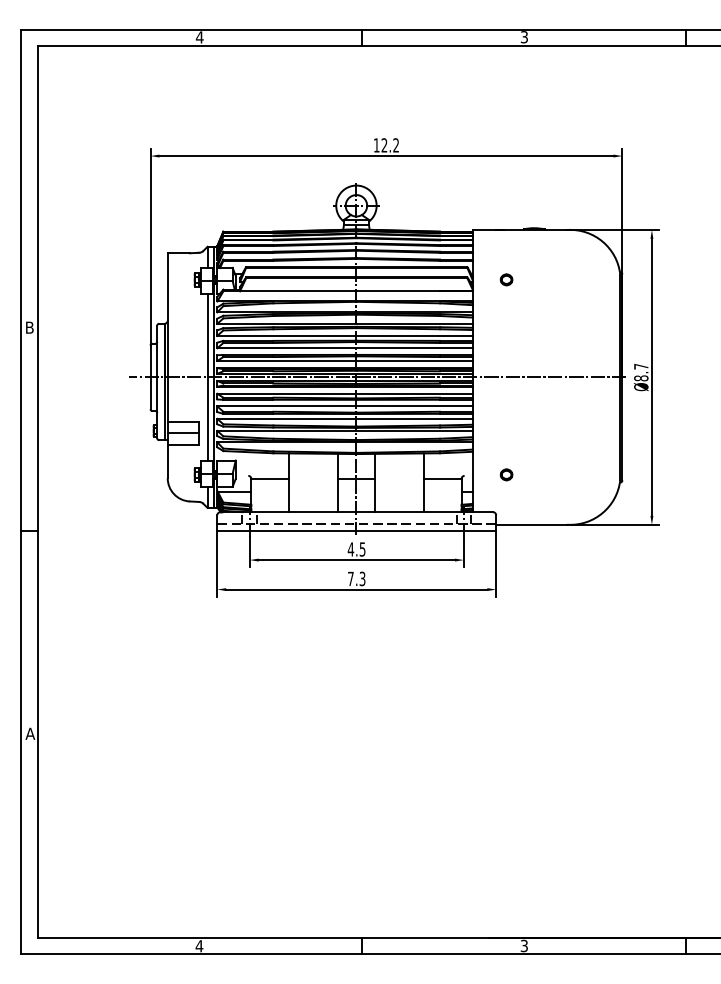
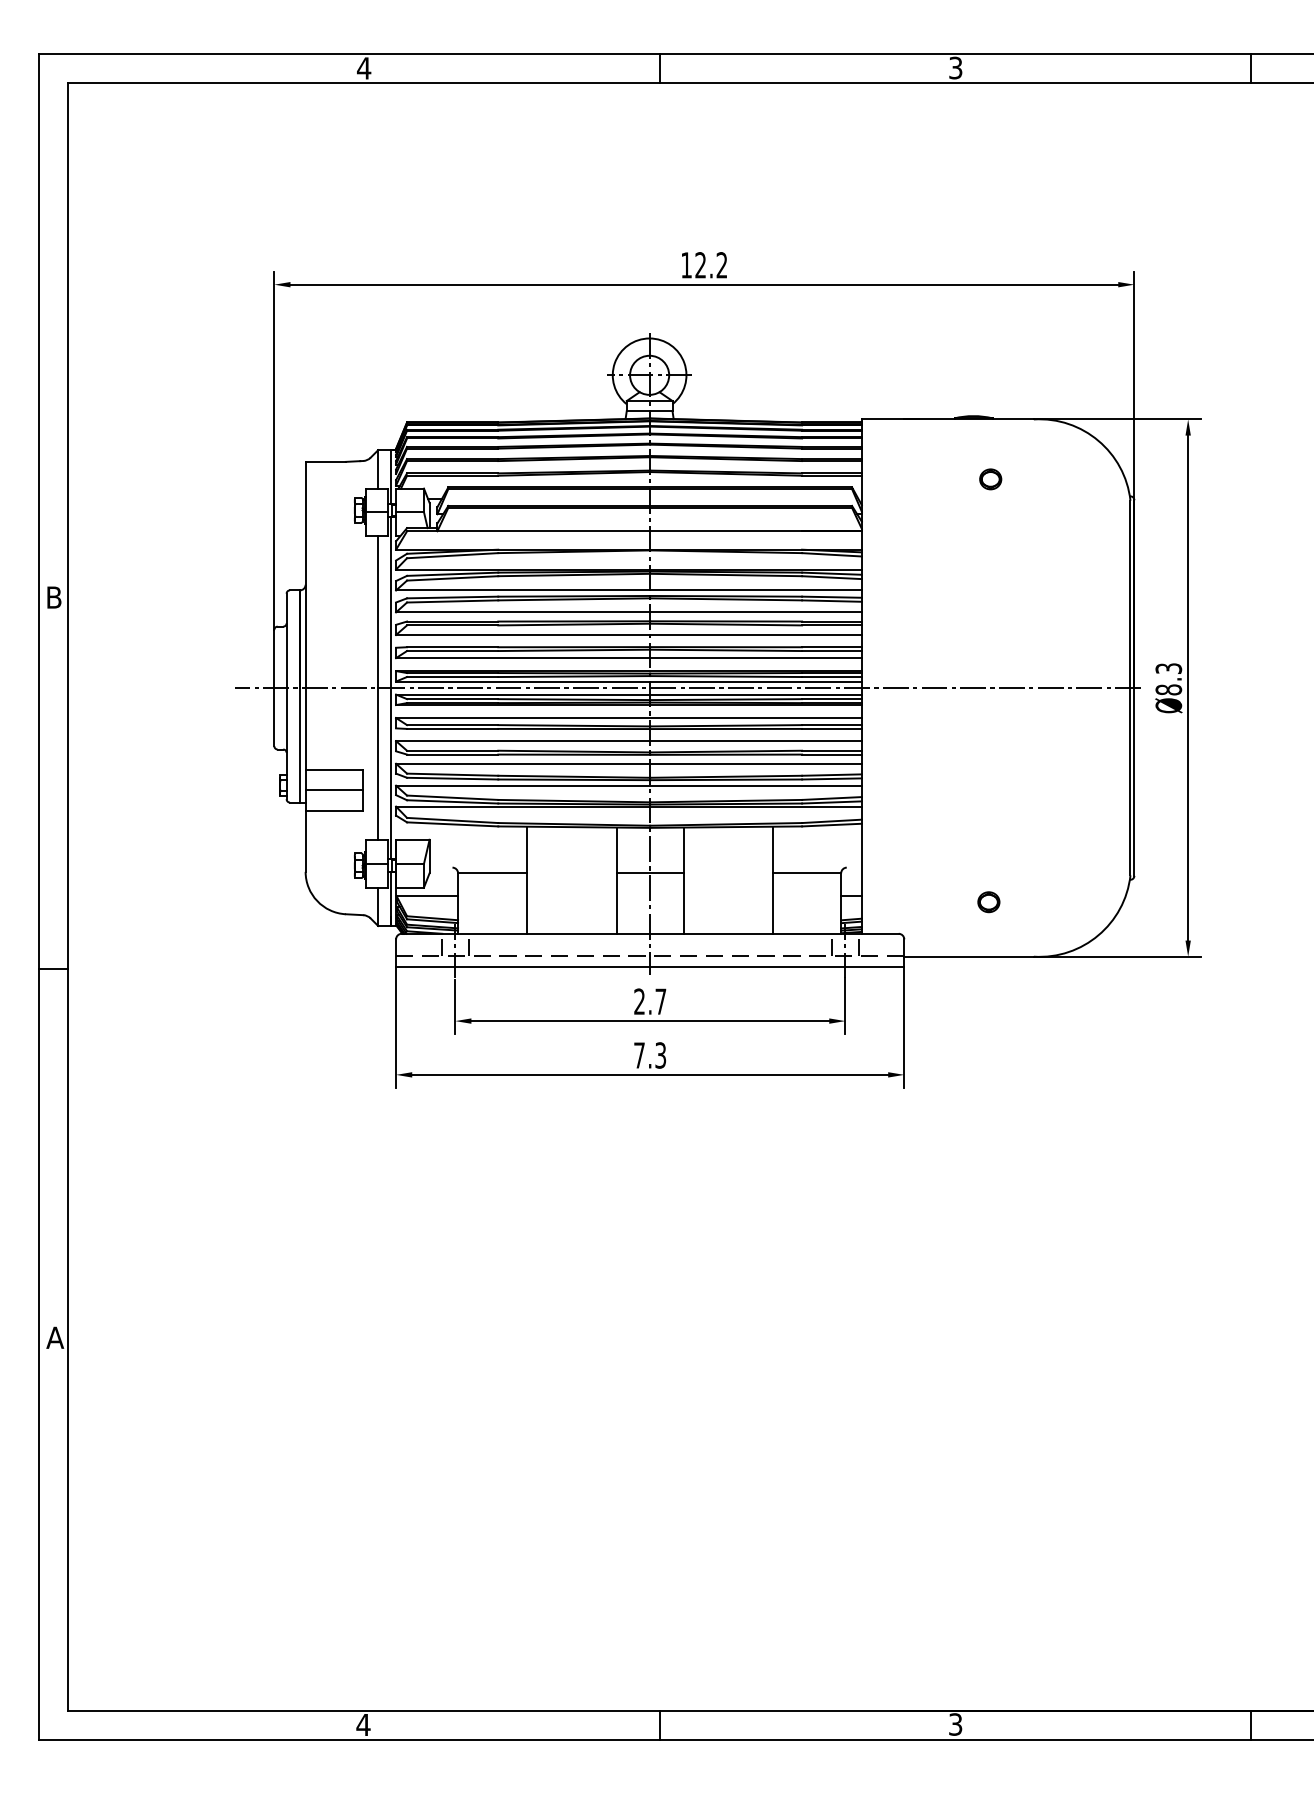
part: (506, 279) -> (990, 478), moved
text: (641, 366) -> (1169, 668), Ø8.7 -> Ø8.3
part: (506, 474) -> (988, 901), moved
text: (356, 549) -> (649, 1001), 4.5 -> 2.7

